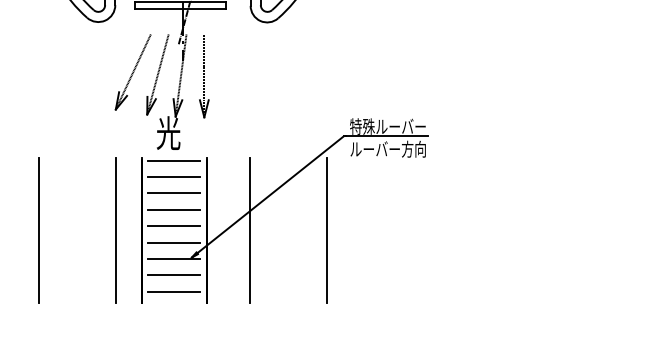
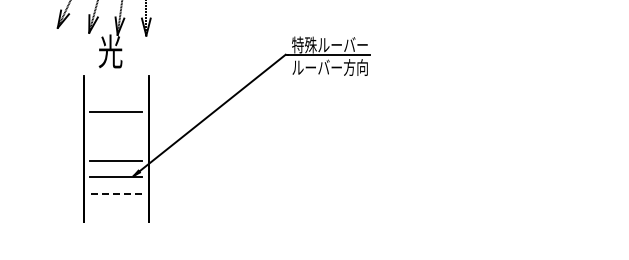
line: (174, 160) -> (116, 78), removed
line: (174, 176) -> (116, 94), removed
line: (174, 209) -> (116, 127), removed
line: (174, 226) -> (116, 144), removed
line: (115, 230) -> (57, 148), removed
line: (250, 230) -> (192, 148), removed
line: (327, 230) -> (269, 148), removed
line: (173, 275) -> (115, 193), solid -> dashed
line: (174, 291) -> (116, 209), removed

